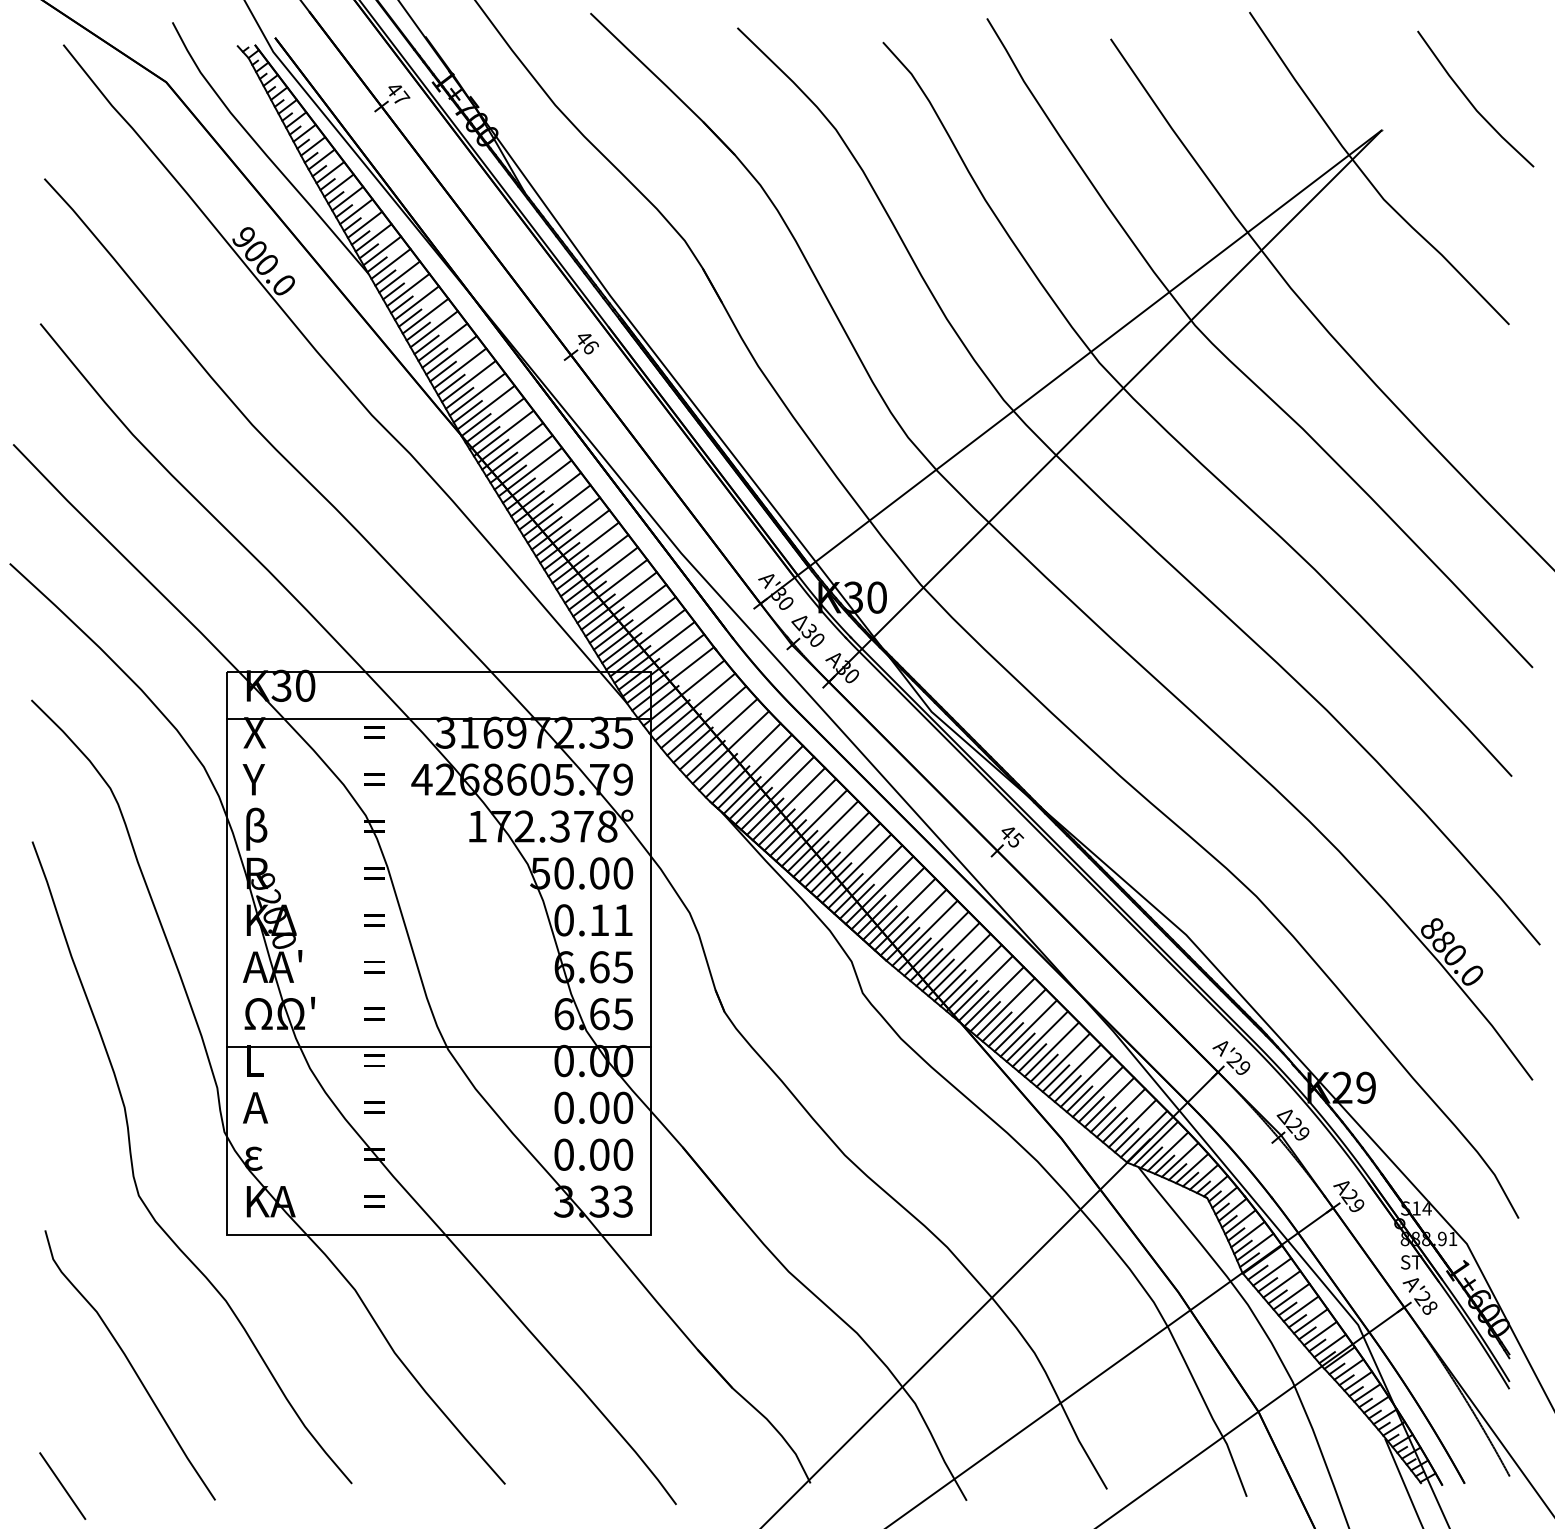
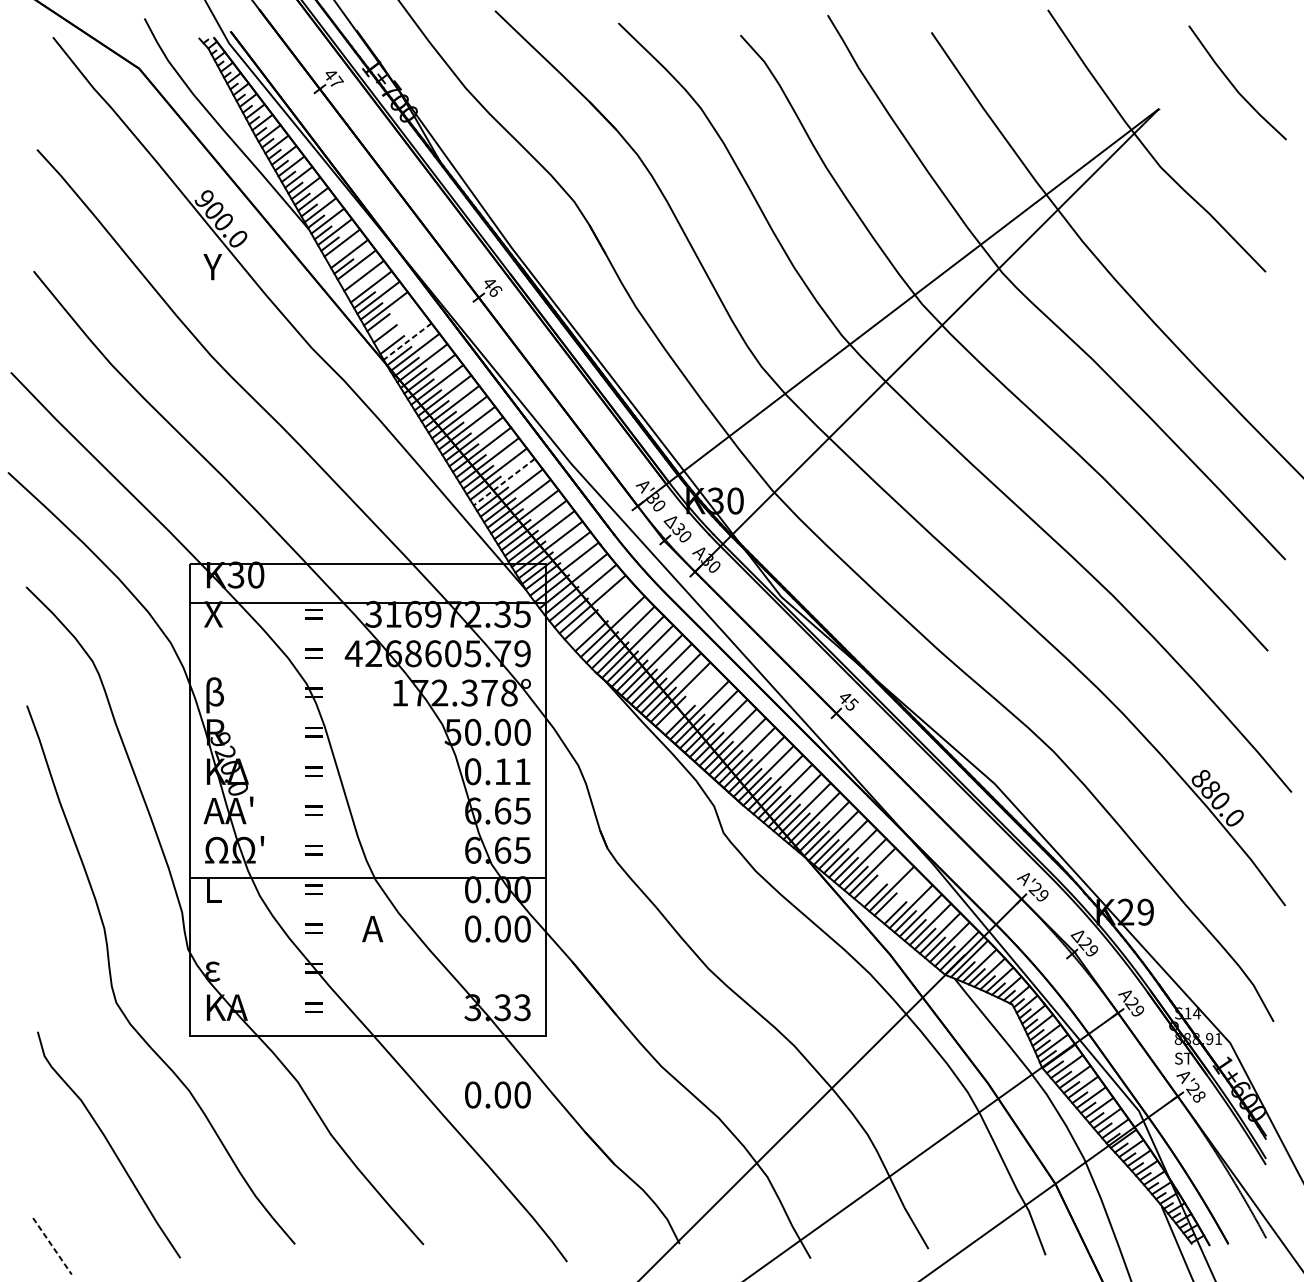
line: (401, 304) -> (336, 255), removed
line: (417, 331) -> (350, 277), removed
line: (426, 344) -> (357, 288), removed
line: (468, 380) -> (392, 318), removed
line: (477, 394) -> (400, 330), removed
line: (486, 407) -> (407, 341), solid -> dashed
line: (601, 575) -> (504, 482), solid -> dashed
line: (718, 733) -> (602, 614), removed
text: (253, 779) -> (212, 266), moved
line: (822, 836) -> (689, 701), removed
line: (1051, 1049) -> (881, 880), removed
line: (1074, 1070) -> (901, 897), removed
text: (255, 1107) -> (372, 928), moved
text: (593, 1154) -> (497, 1094), moved
line: (62, 1486) -> (52, 1246), solid -> dashed

